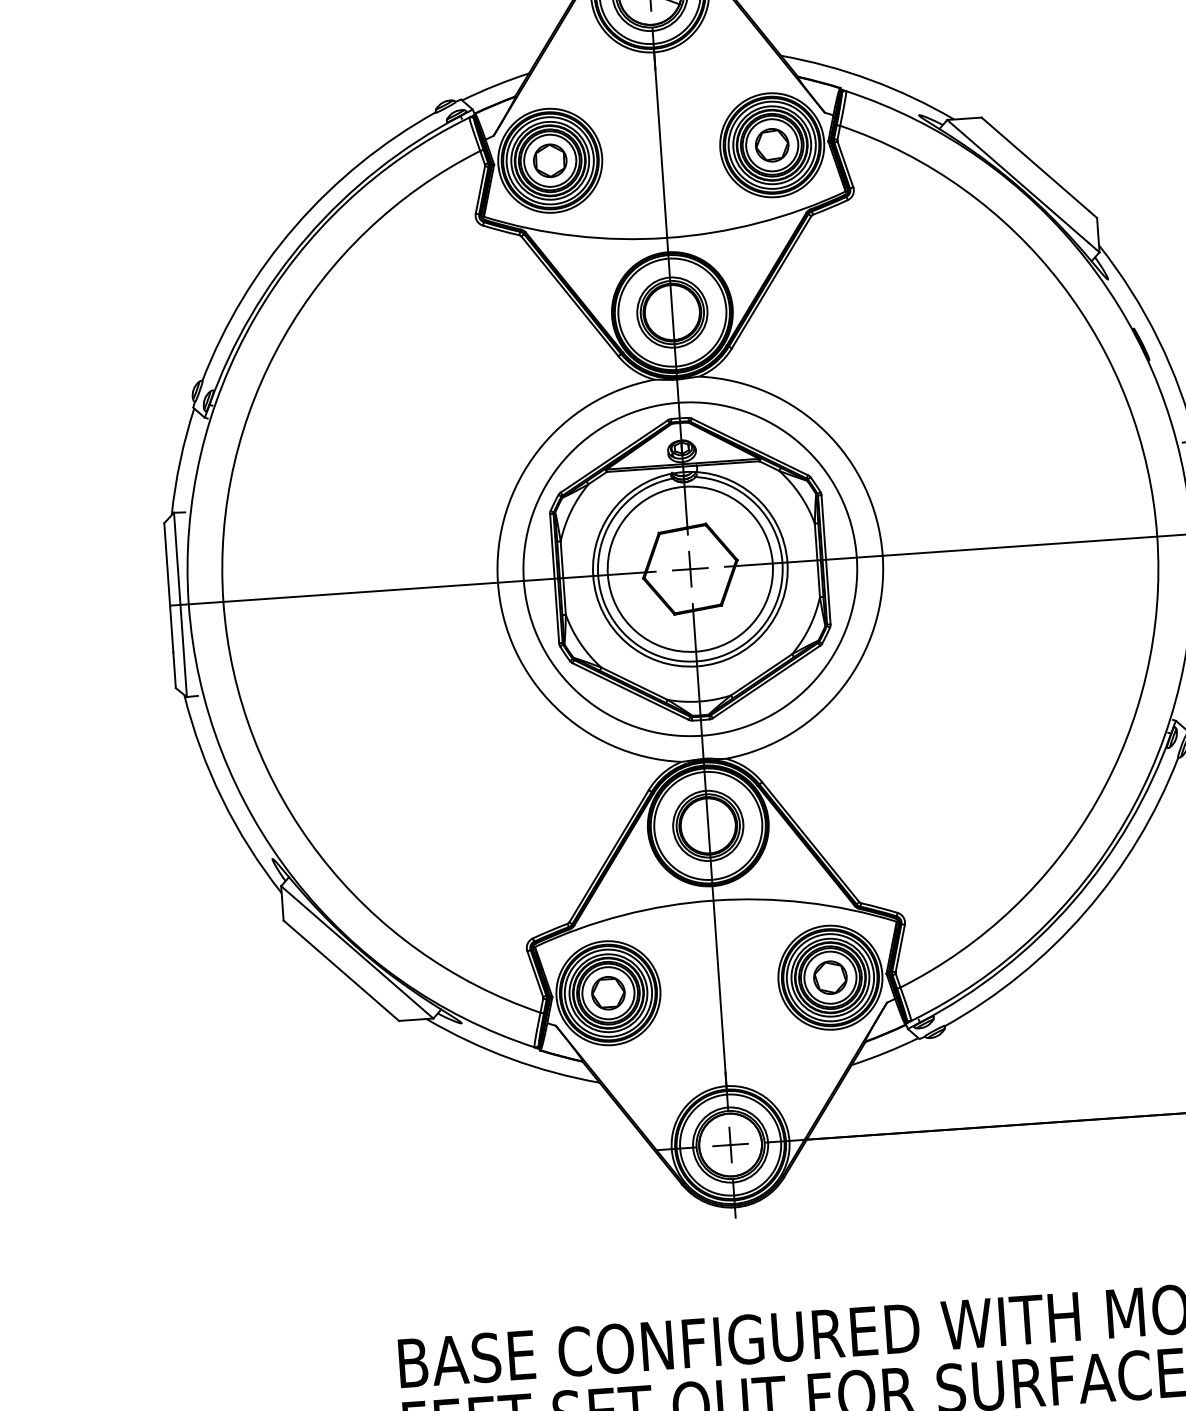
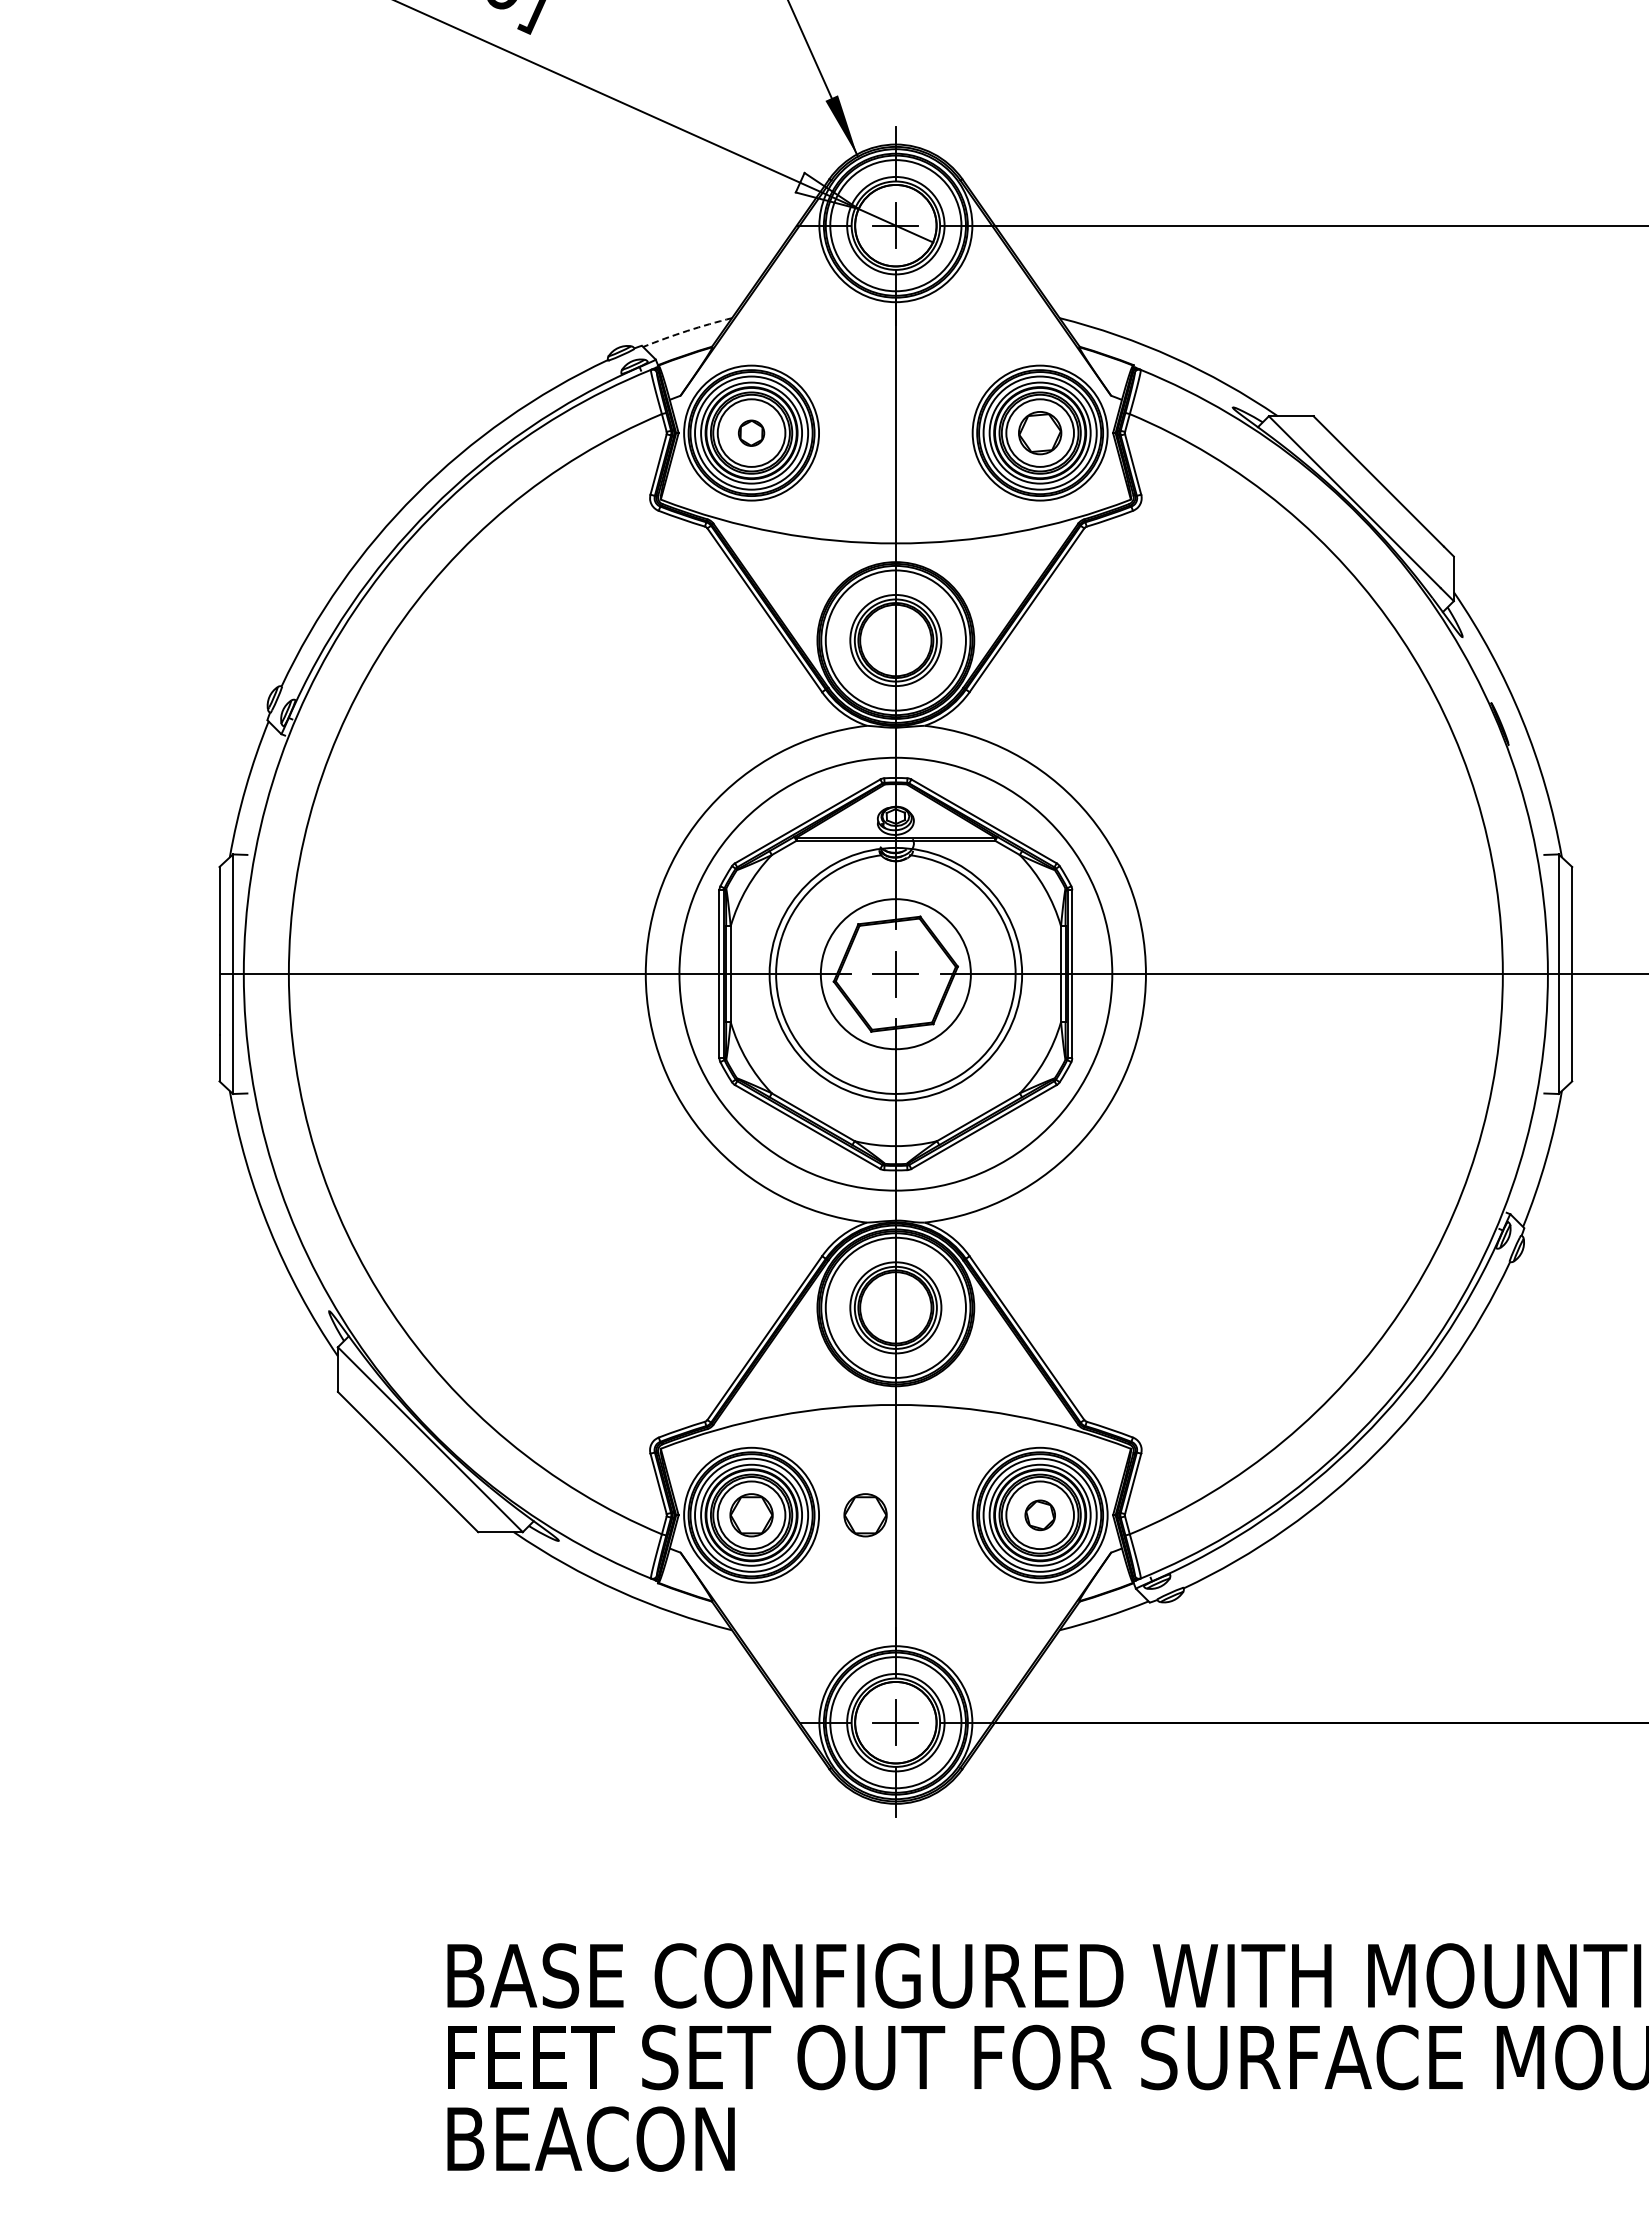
arc: (495, 86) -> (687, 331), solid -> dashed
part: (550, 161) -> (751, 433), size x0.6
circle: (690, 569) -> (895, 974), size x0.7
part: (830, 977) -> (1040, 1515), size x0.7
part: (696, 987) -> (865, 1515), added

